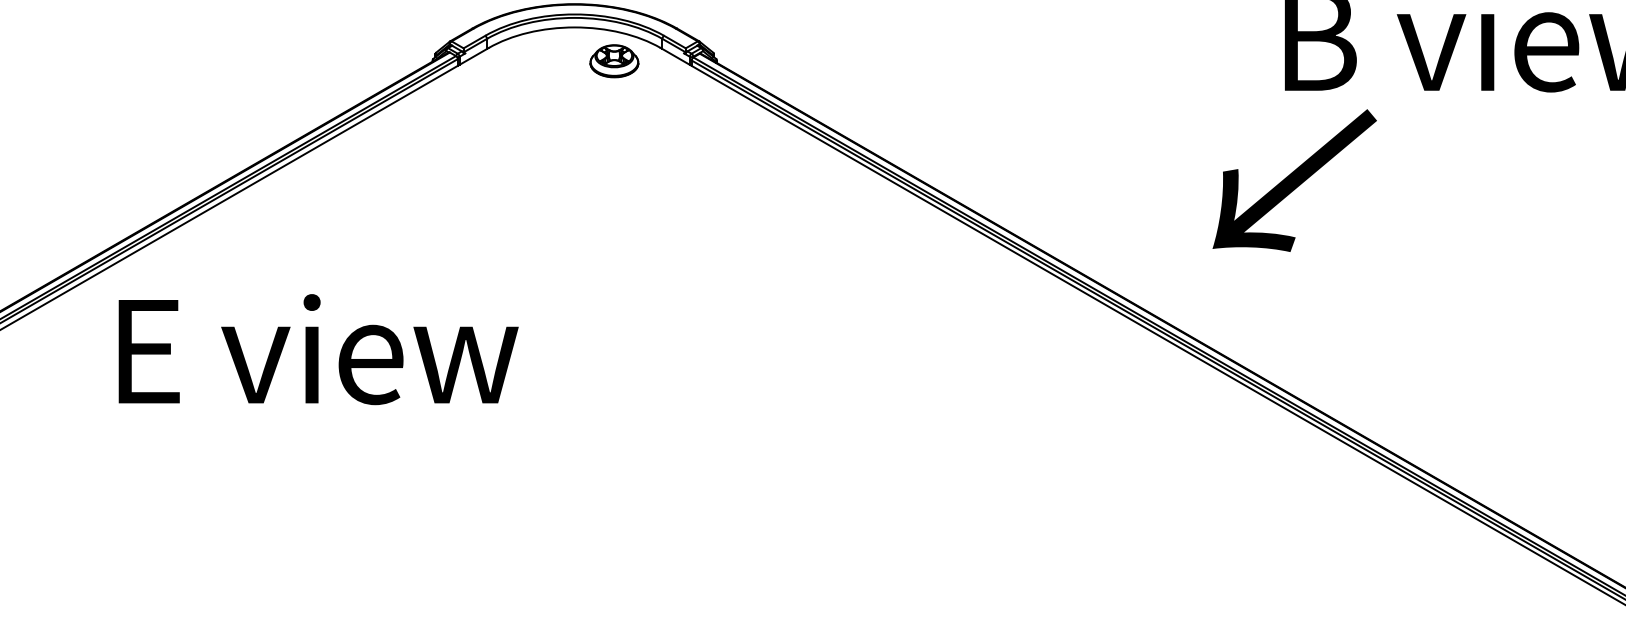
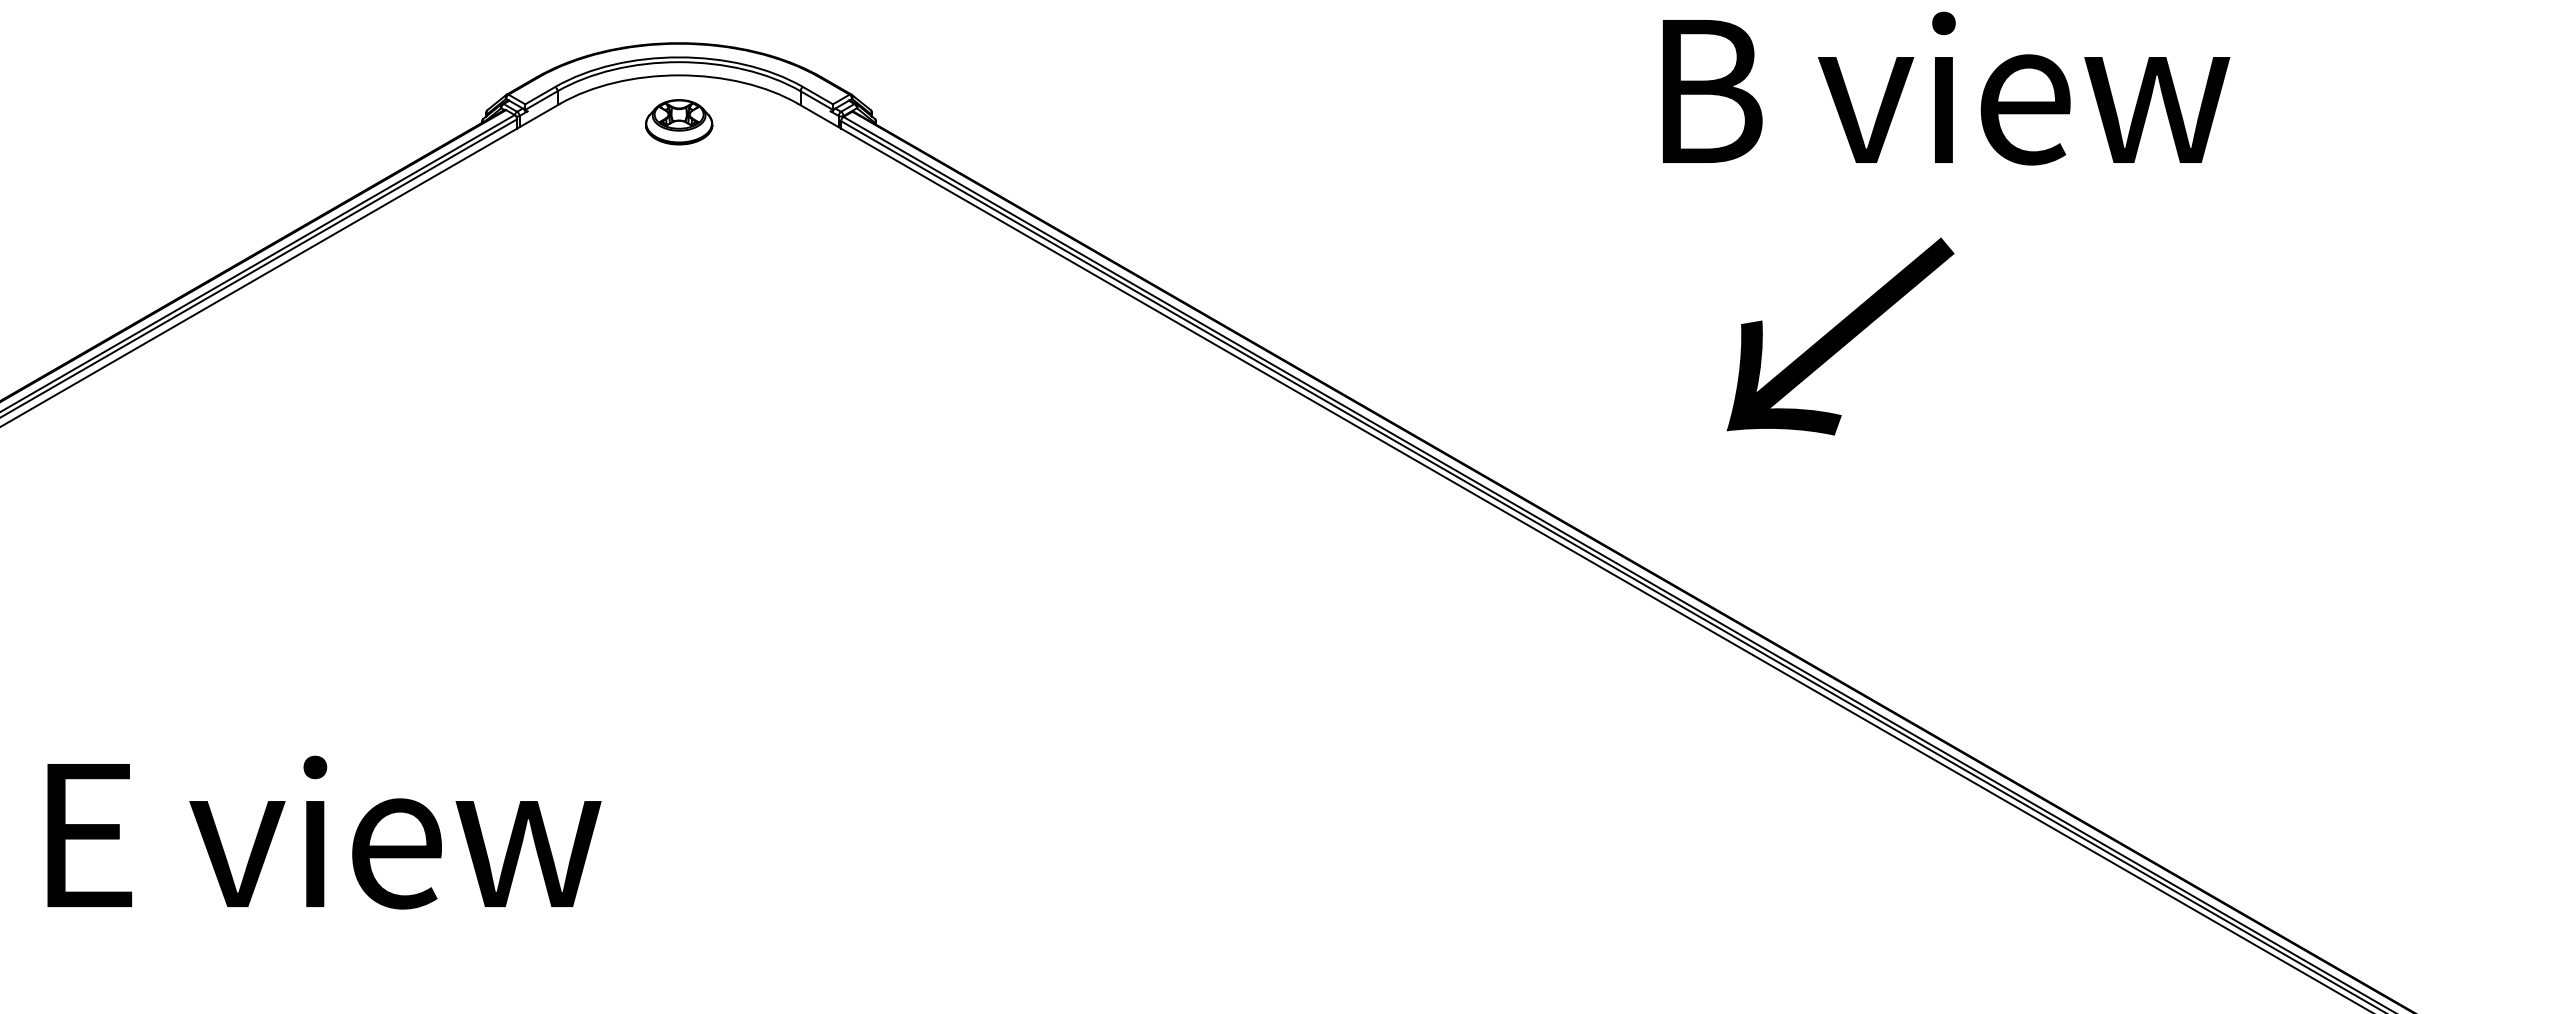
part: (614, 61) -> (679, 122), moved
text: (1294, 180) -> (1840, 336), moved
text: (318, 349) -> (324, 832), moved

